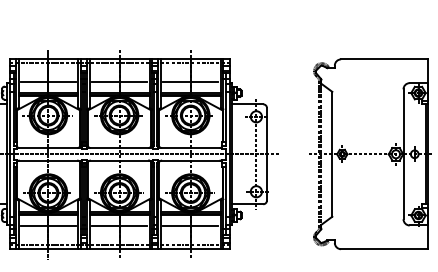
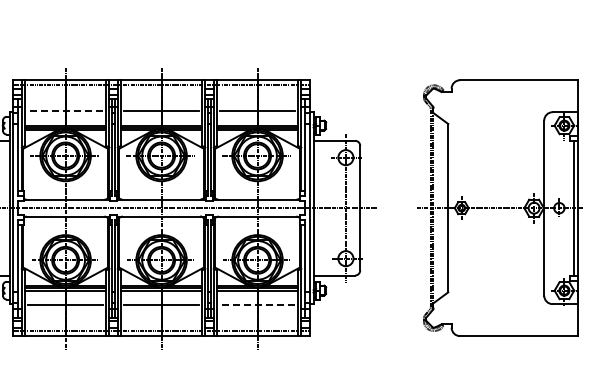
line: (48, 82) -> (65, 111), solid -> dashed
line: (190, 225) -> (257, 304), solid -> dashed

